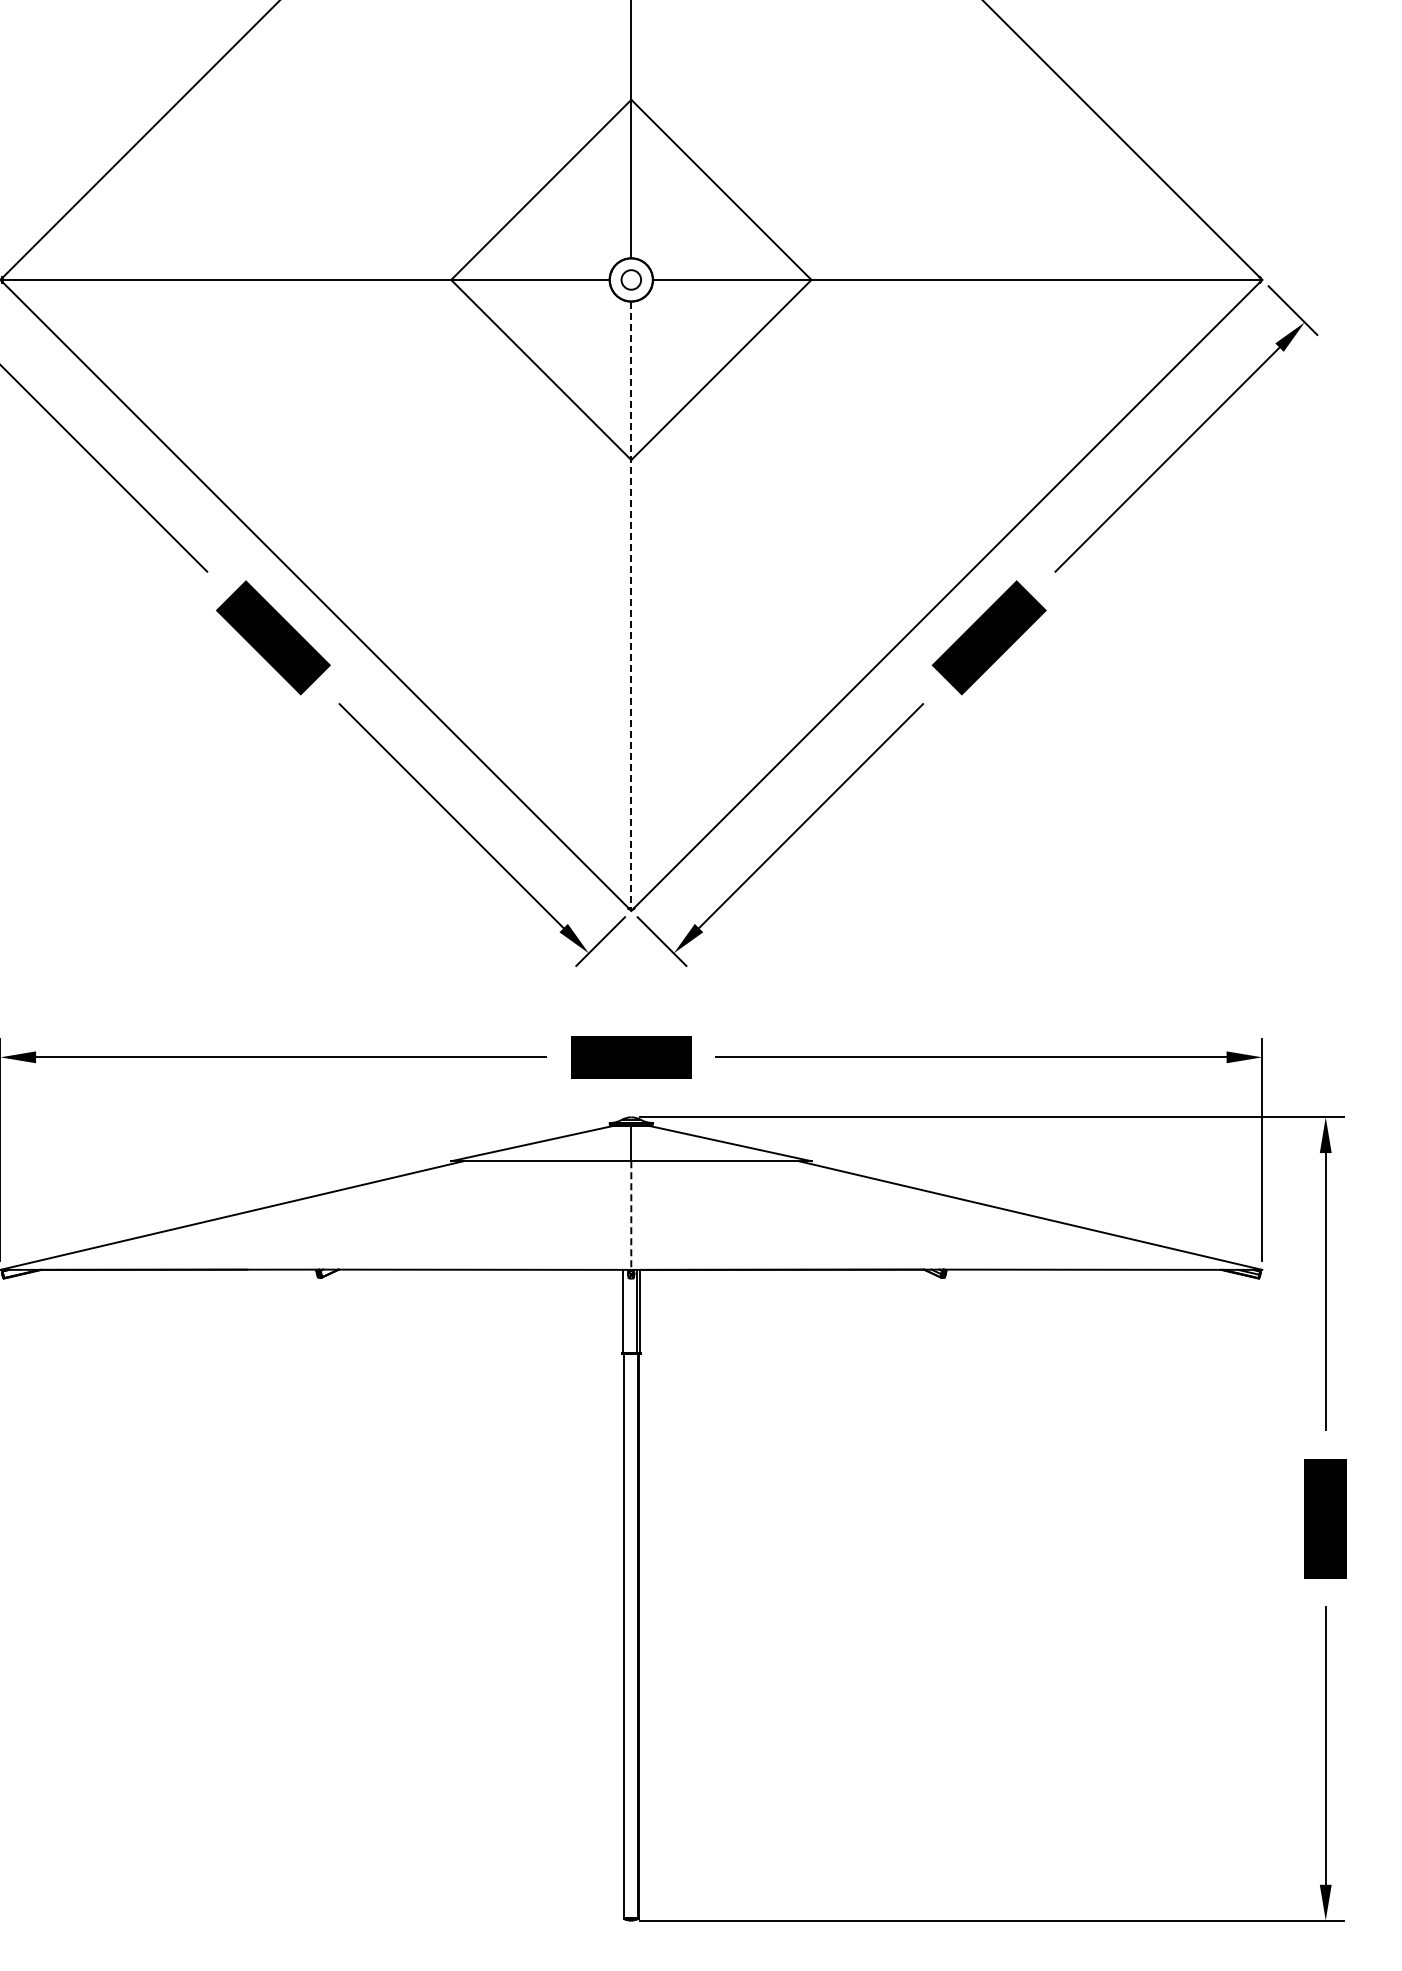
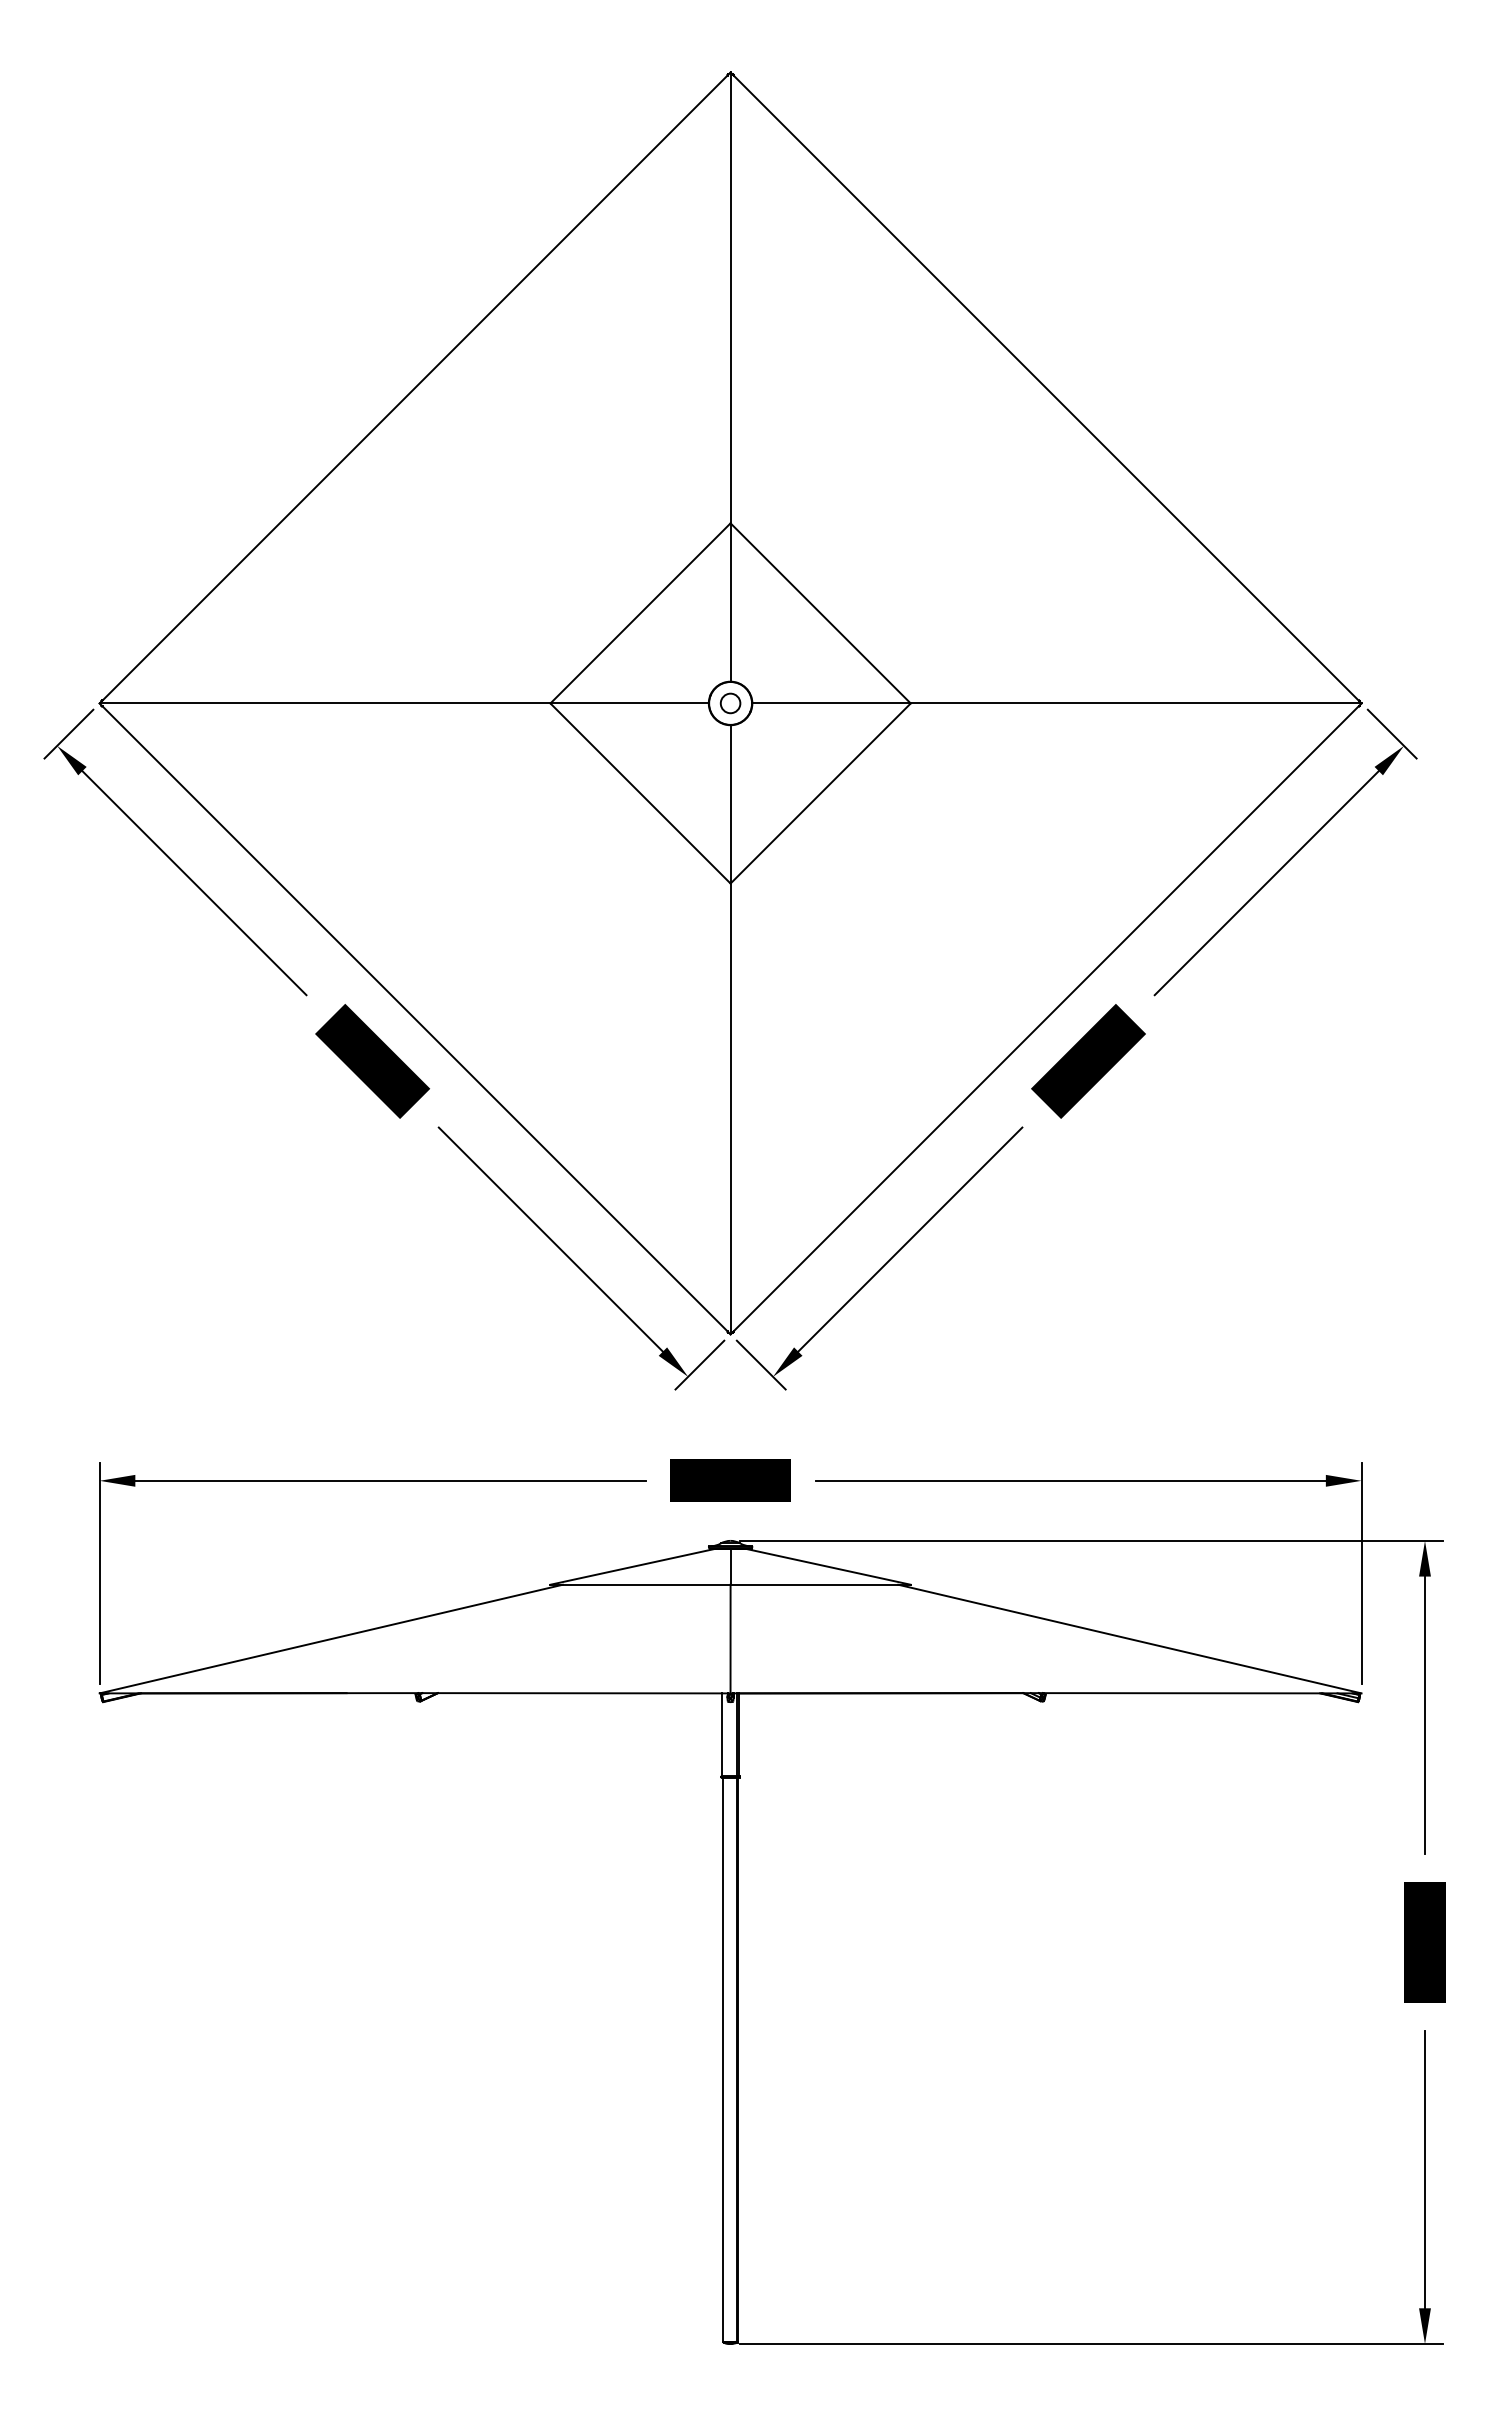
line: (631, 606) -> (730, 1029), dashed -> solid
line: (631, 1216) -> (730, 1639), dashed -> solid

